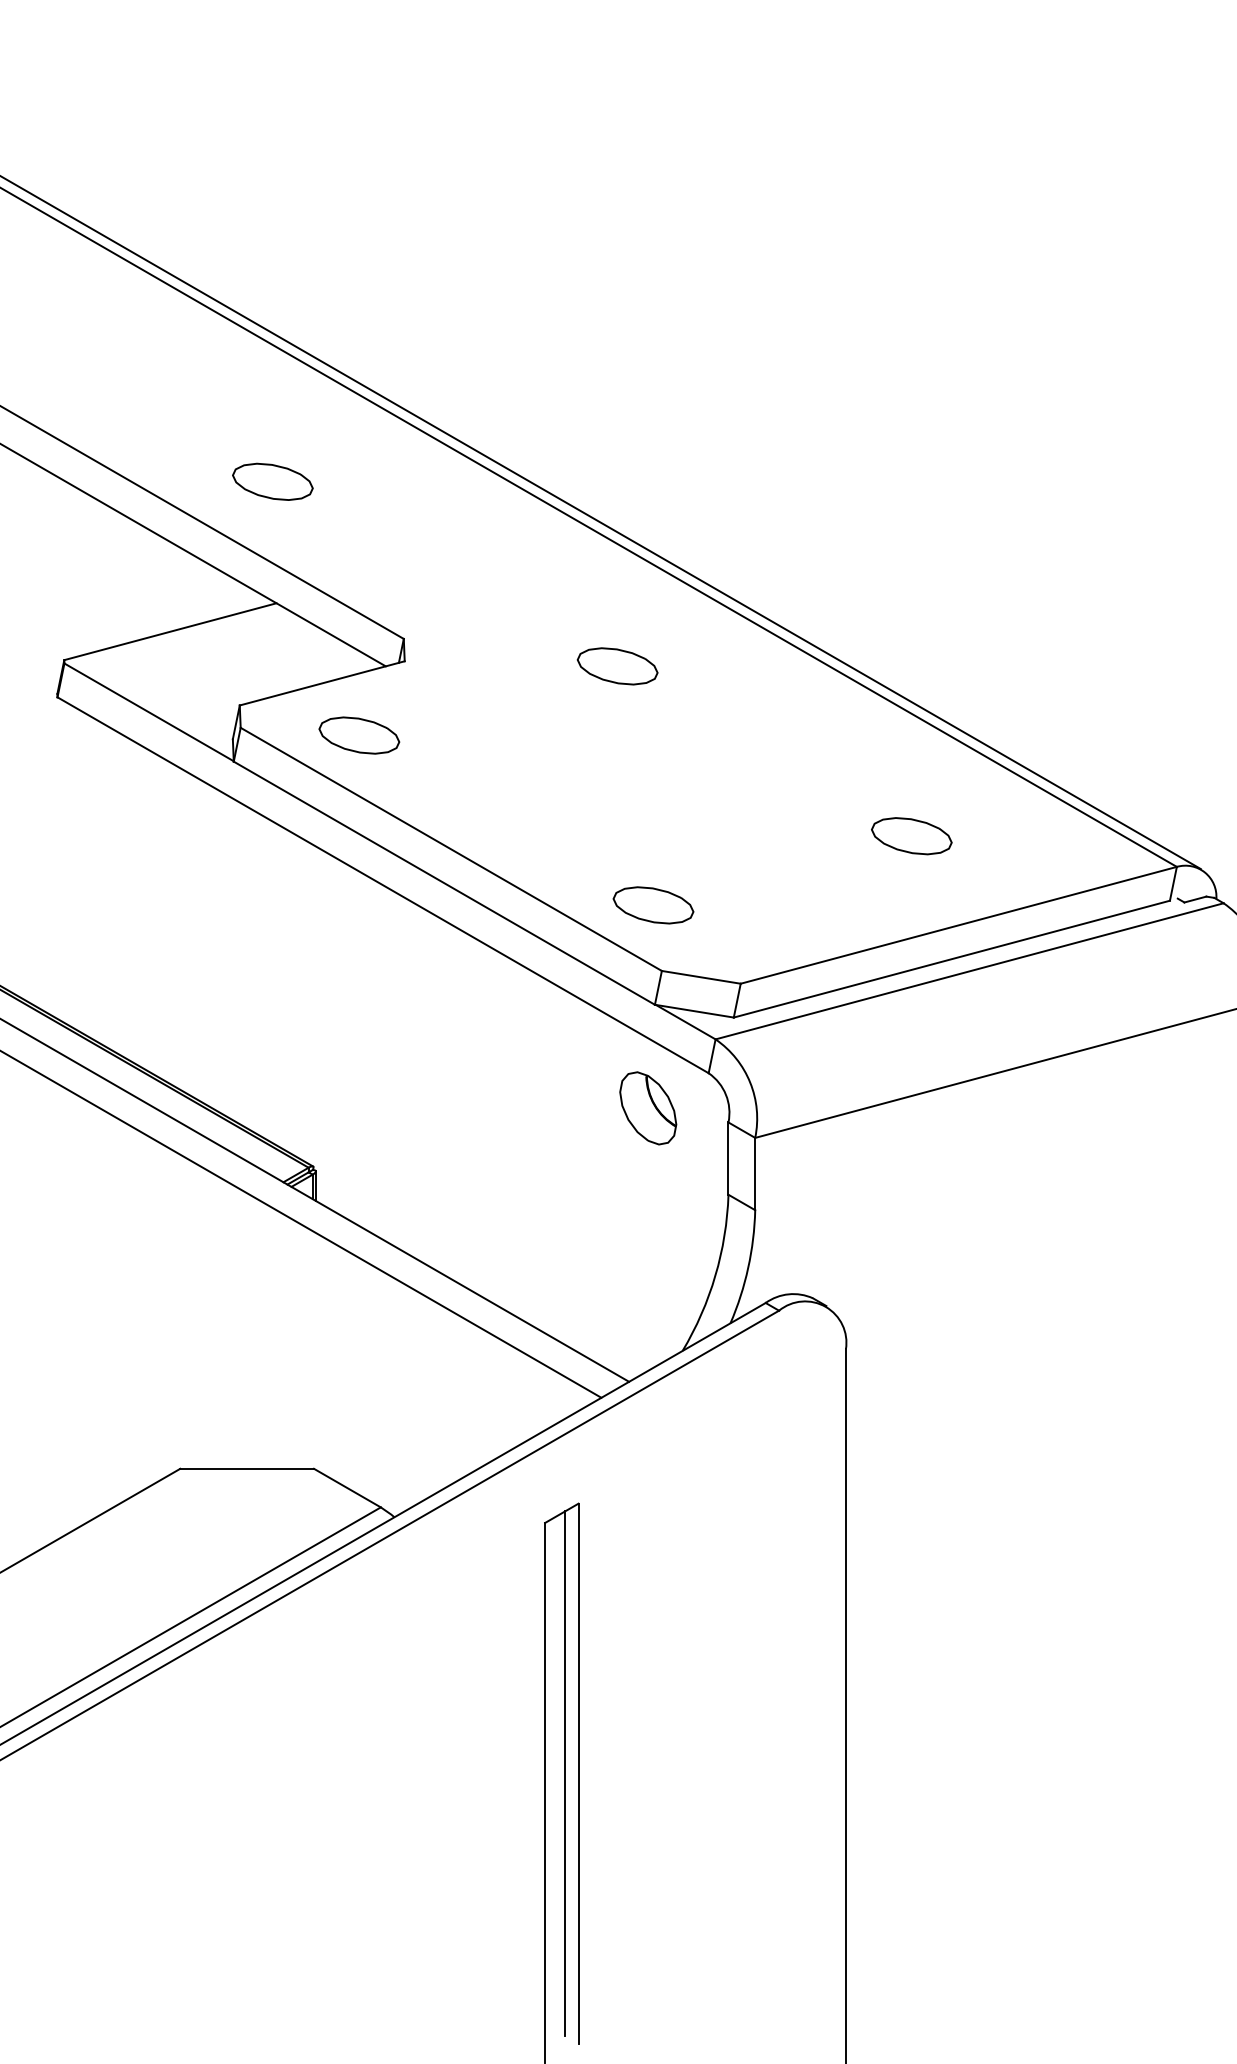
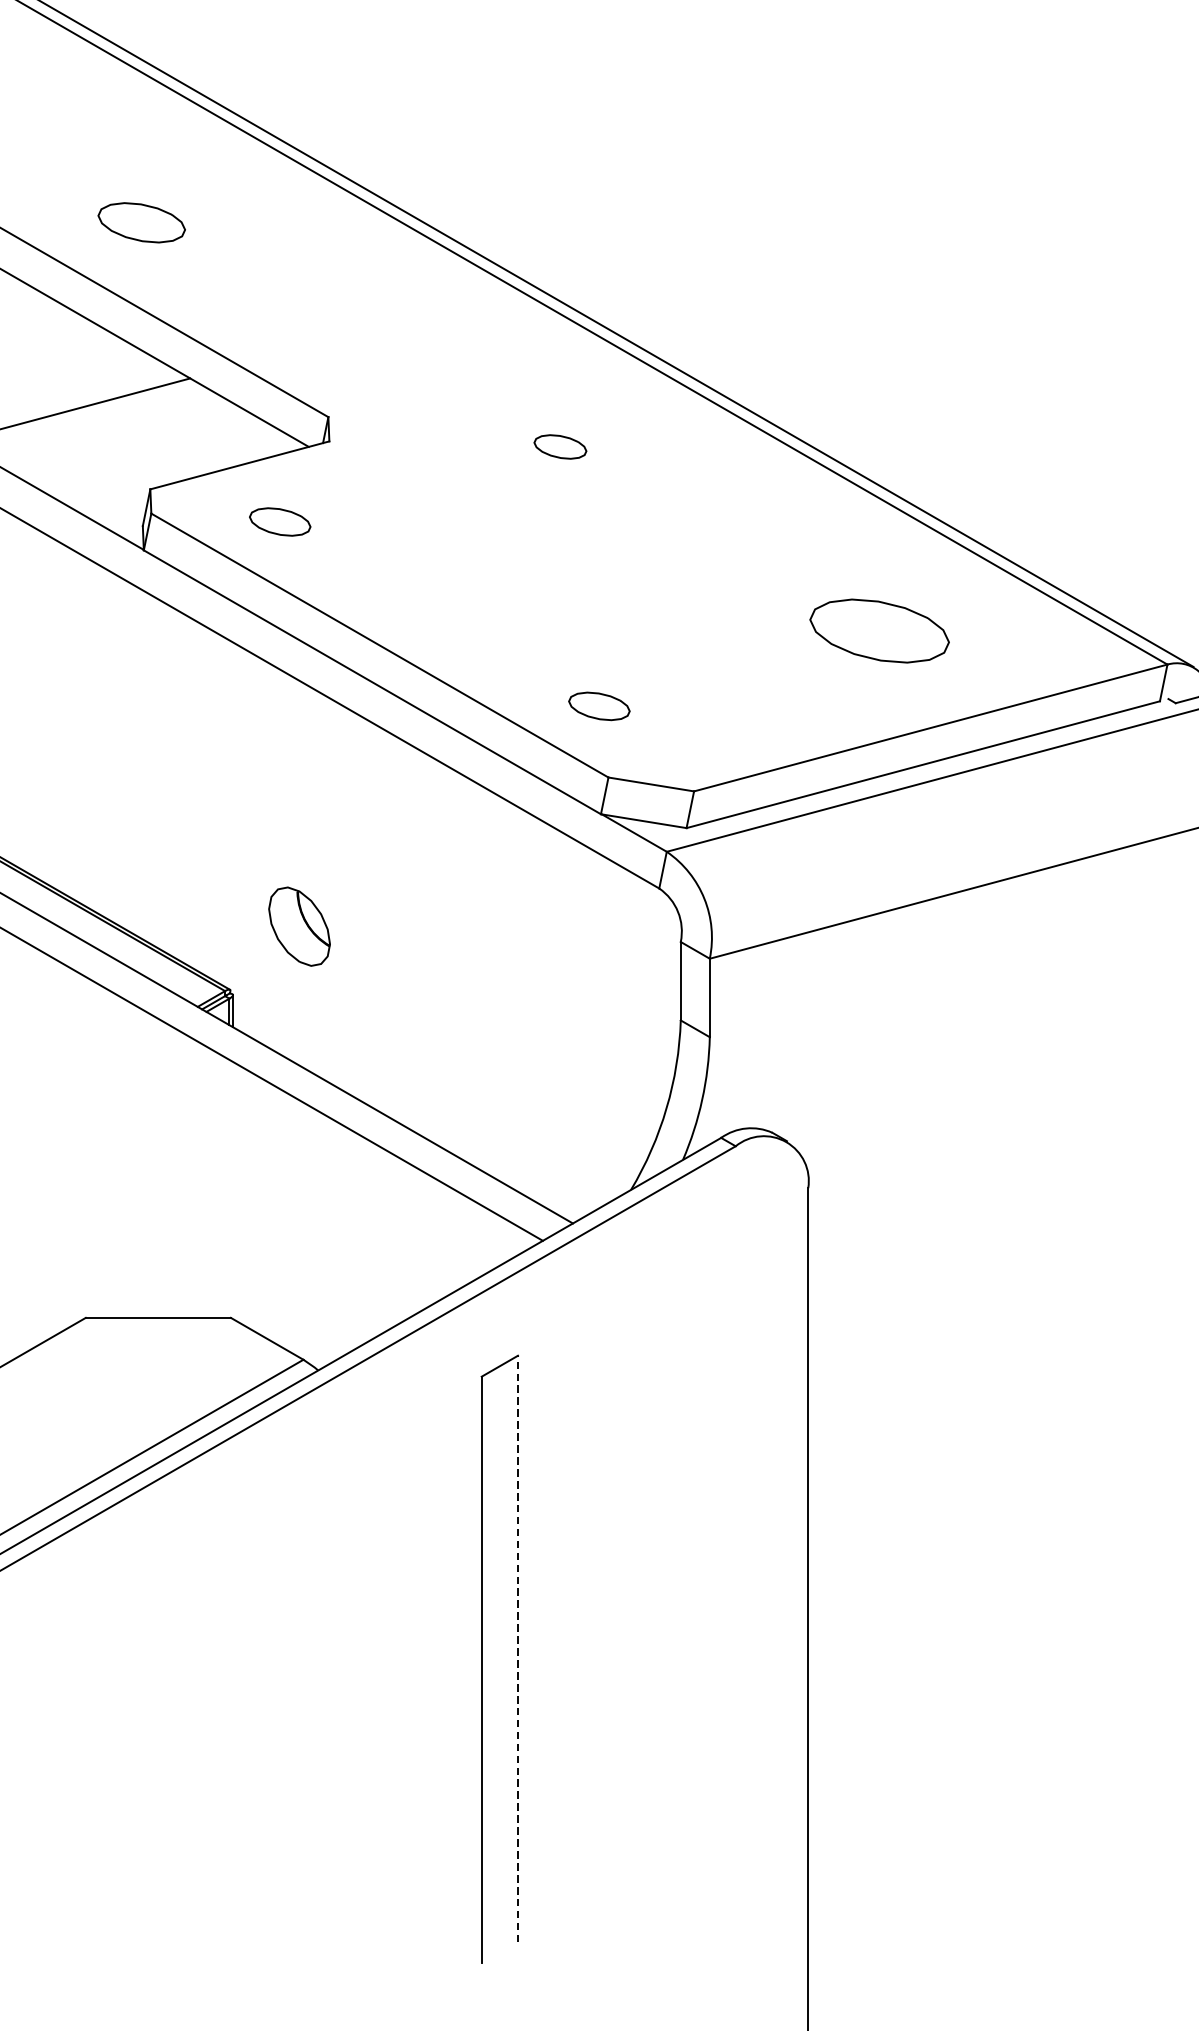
part: (272, 481) -> (141, 222), moved
part: (617, 666) -> (560, 447), size x0.6
part: (359, 735) -> (280, 521), size x0.7
part: (911, 836) -> (879, 631), size x1.6
part: (653, 905) -> (599, 706), size x0.7
part: (648, 1108) -> (299, 926), moved
line: (565, 1773) -> (503, 1648), removed
line: (578, 1773) -> (517, 1648), solid -> dashed

